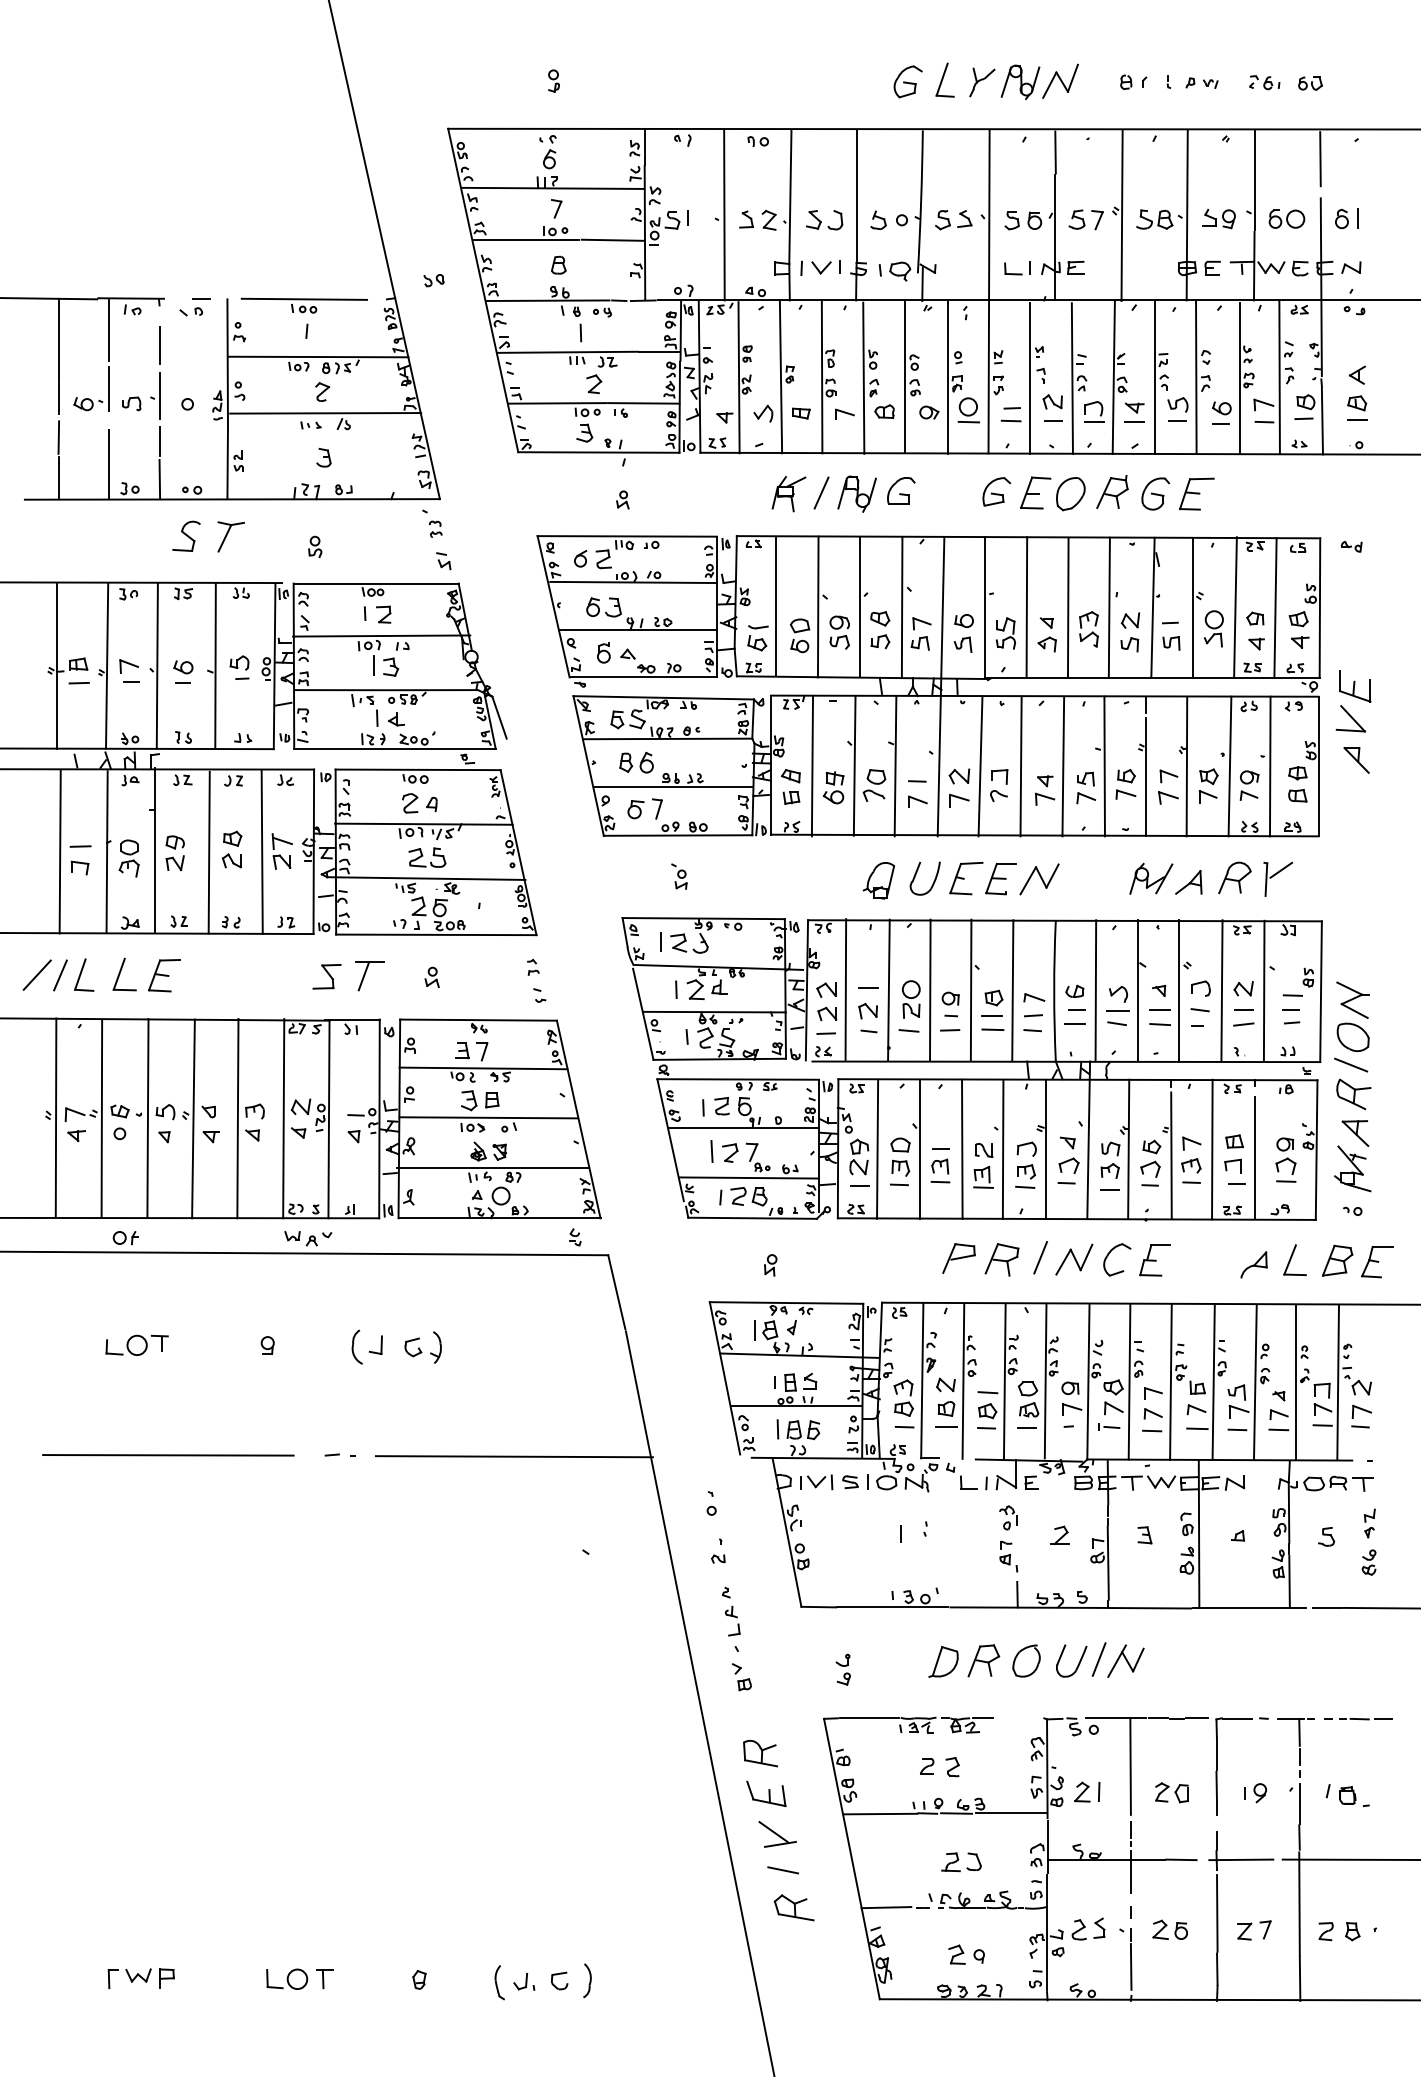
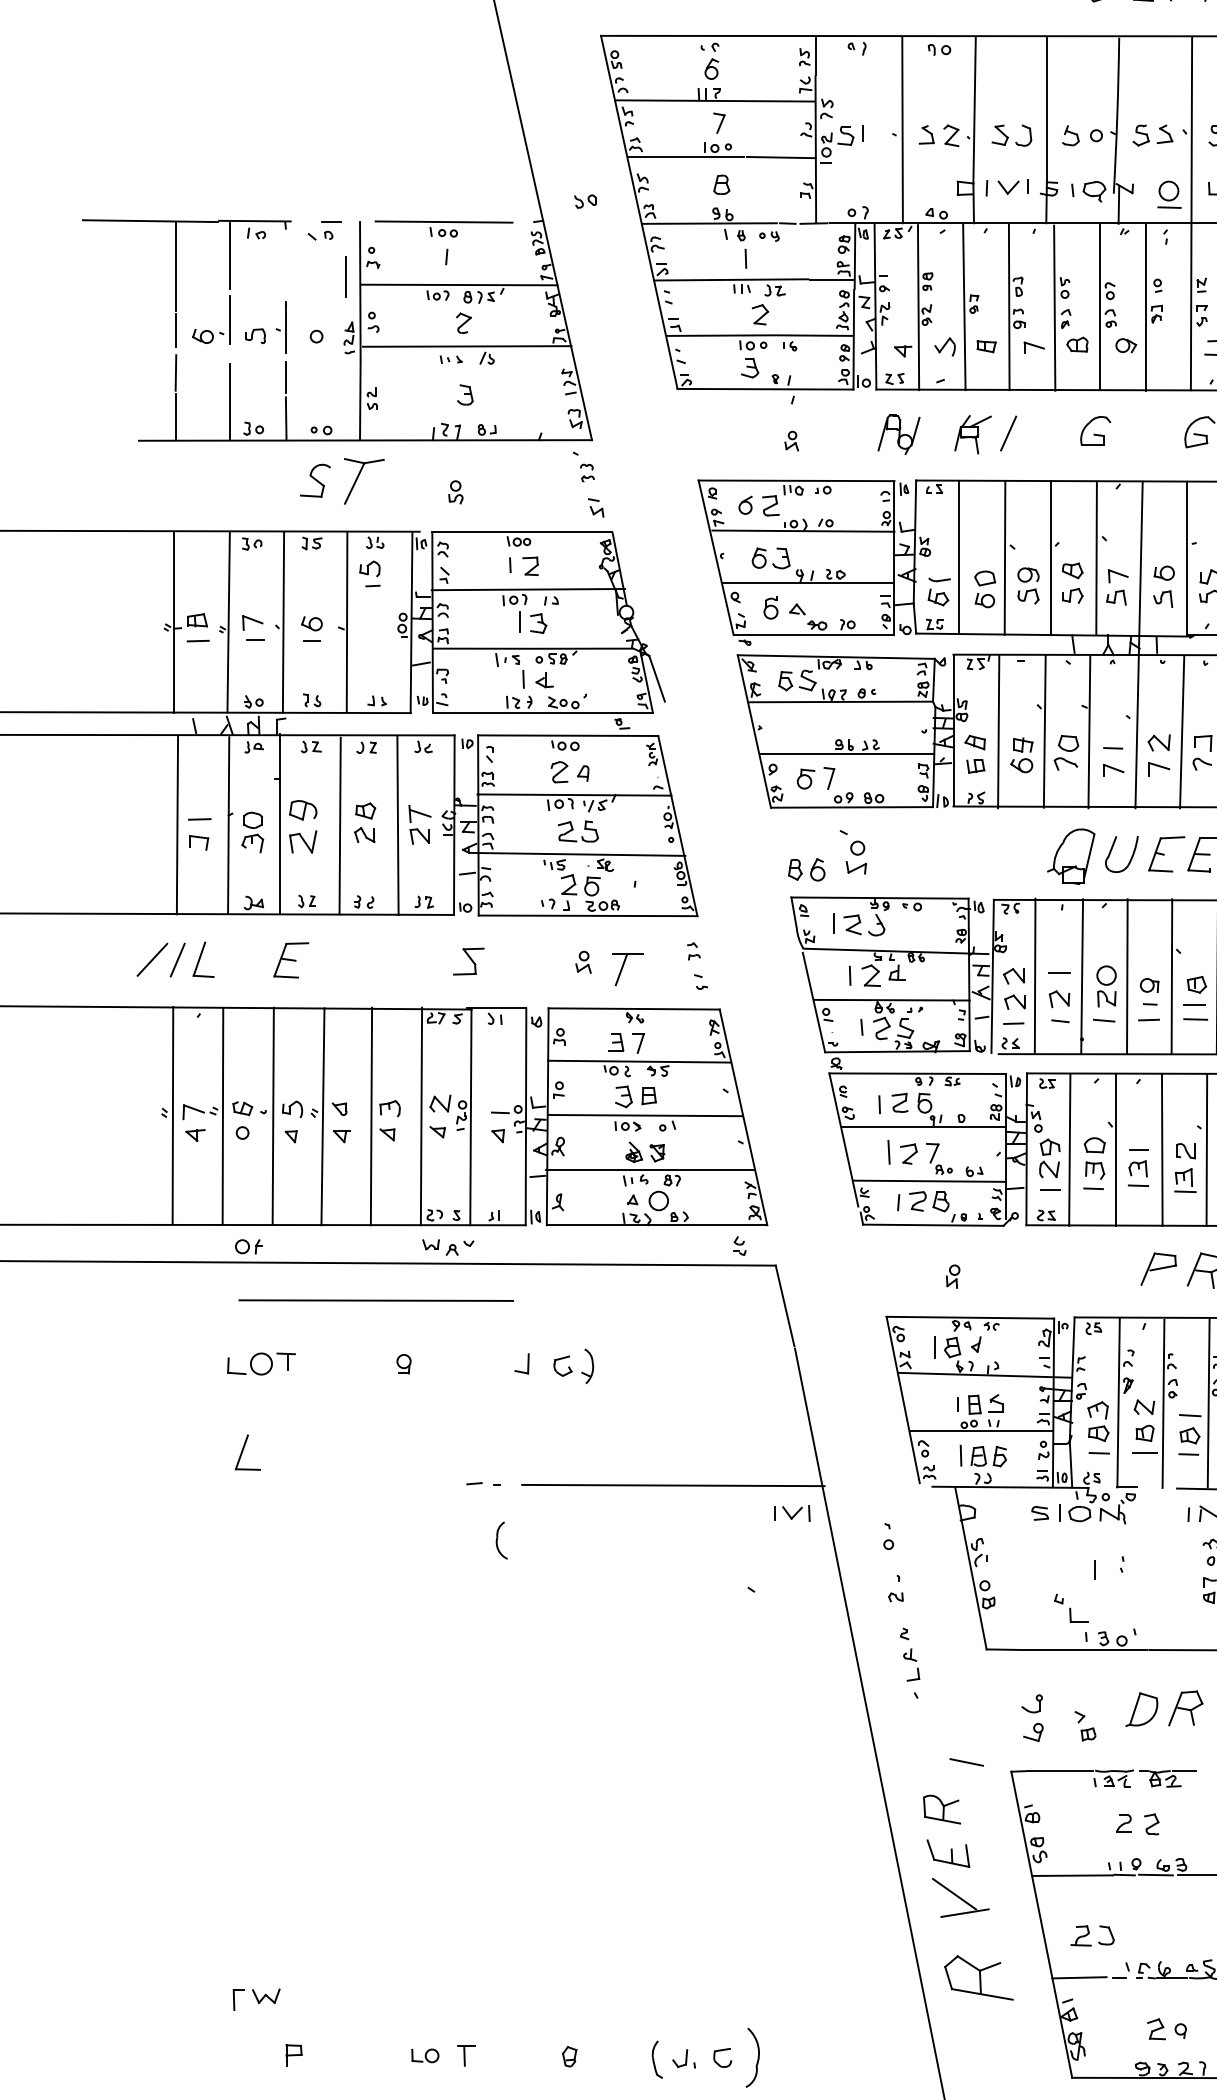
line: (159, 345) -> (345, 276), moved
part: (968, 410) -> (1169, 194), moved
part: (856, 493) -> (898, 434), moved
part: (230, 536) -> (363, 480), size x1.4
part: (239, 667) -> (369, 573), moved
part: (636, 762) -> (806, 869), moved
part: (174, 852) -> (302, 825), size x1.4
part: (679, 876) -> (853, 852), size x1.6
part: (878, 880) -> (1070, 856), size x1.4
part: (124, 974) -> (247, 1452), moved
part: (369, 976) -> (627, 970), moved
part: (356, 1346) -> (500, 1539), moved
line: (168, 1455) -> (376, 1300), moved
part: (961, 1475) -> (1070, 1607), moved
part: (816, 1482) -> (792, 1513), moved
part: (842, 1669) -> (1031, 1717), size x1.4
part: (741, 1677) -> (1084, 1726), moved
part: (777, 1834) -> (960, 1897), size x1.4
part: (961, 1862) -> (1092, 1936), moved
line: (782, 1870) -> (965, 1762), moved
part: (793, 1907) -> (977, 1977), size x1.6
part: (129, 1978) -> (256, 1999), moved
part: (287, 1978) -> (425, 2055), size x0.6
part: (587, 1980) -> (753, 2057), size x1.6

